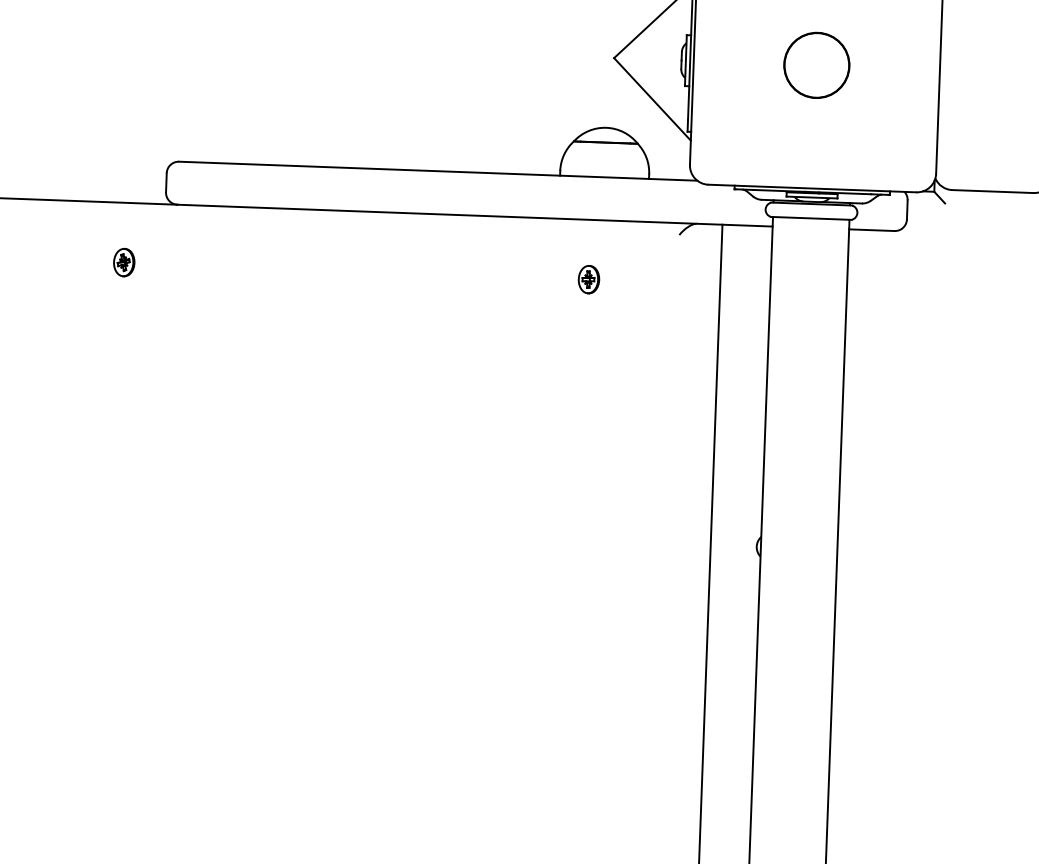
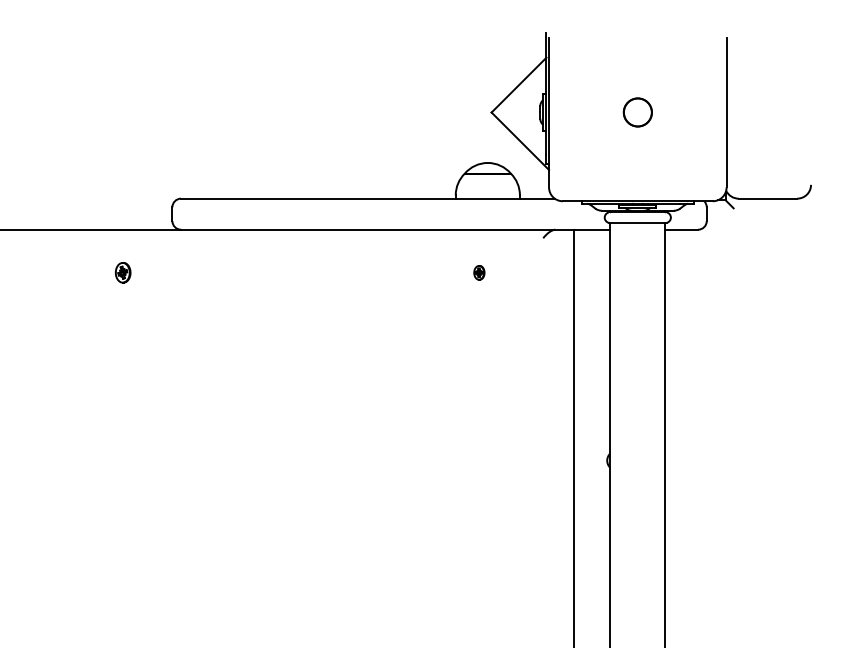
circle: (816, 65) -> (637, 112), size x0.6
part: (123, 262) -> (122, 272), moved
part: (589, 279) -> (479, 272), size x0.7

